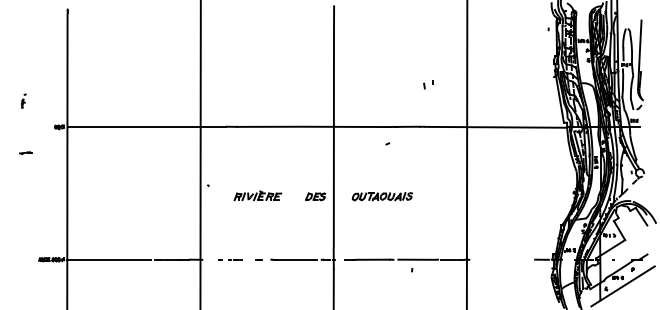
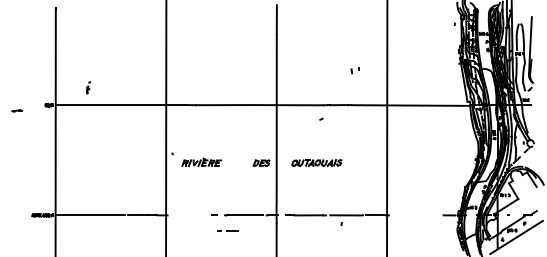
part: (23, 100) -> (88, 87), moved
part: (24, 152) -> (16, 110), moved
part: (257, 194) -> (201, 161), moved
line: (229, 258) -> (227, 230), moved

